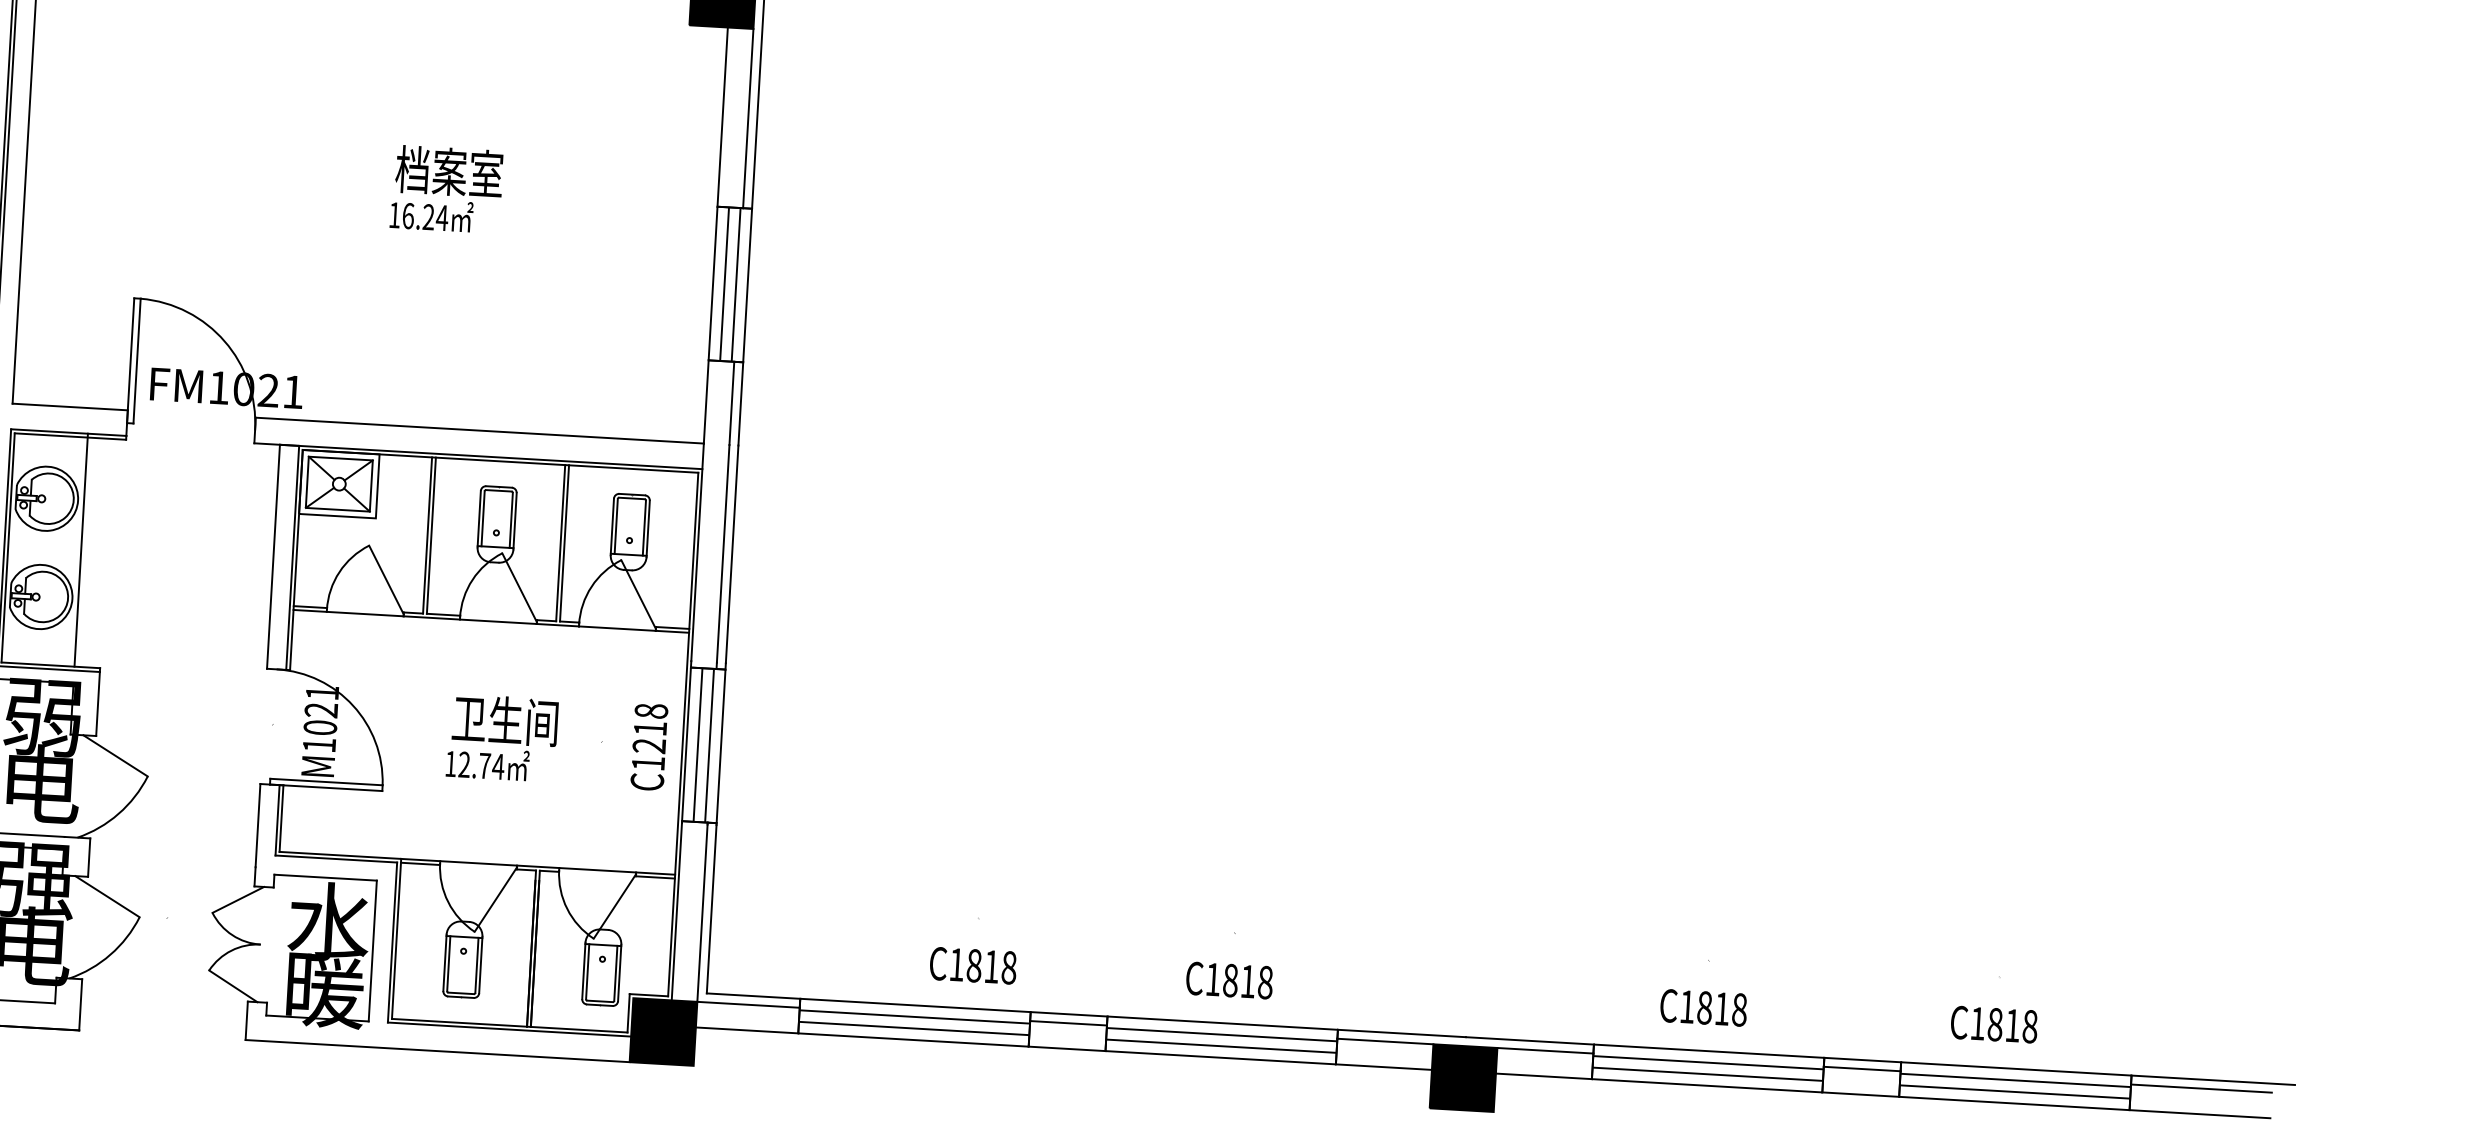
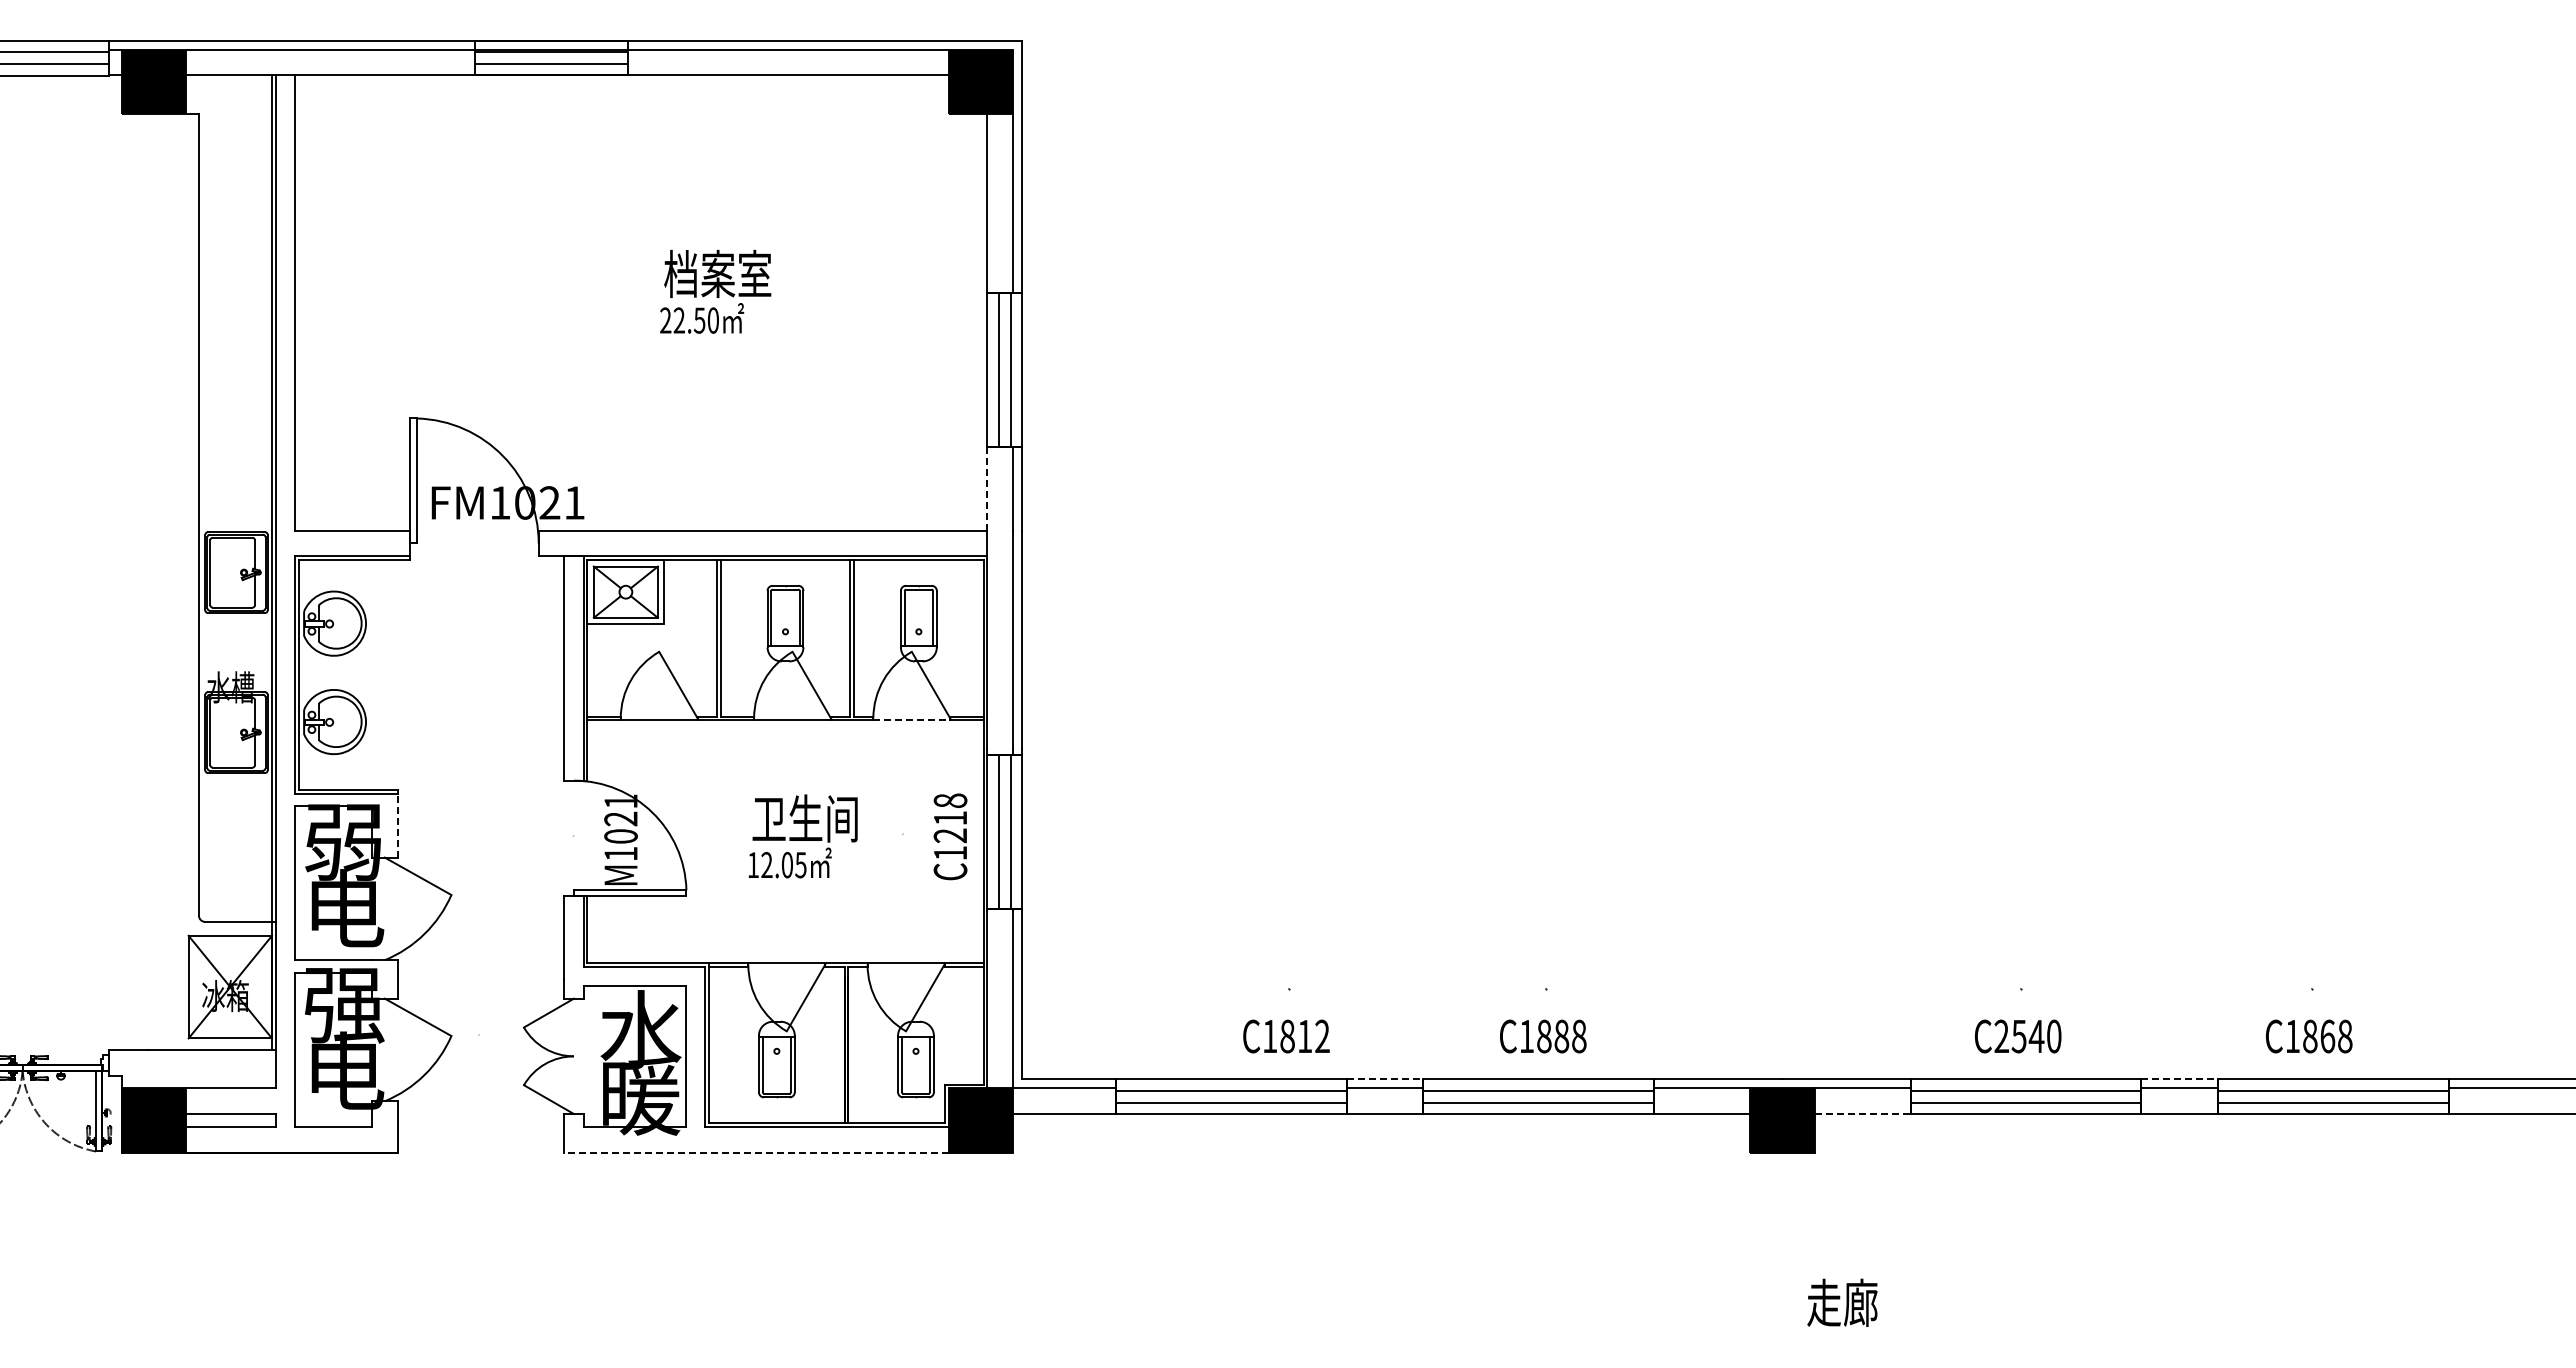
text: (418, 216) -> (689, 320), 16.24 -> 22.50
line: (706, 401) -> (987, 488), solid -> dashed
line: (81, 549) -> (372, 672), removed
line: (618, 628) -> (912, 720), solid -> dashed
line: (97, 703) -> (397, 825), solid -> dashed
text: (491, 766) -> (794, 865), 12.74 -> 12.05
text: (1009, 967) -> (1322, 1036), C1818 -> C1812
text: (1247, 981) -> (1561, 1036), C1818 -> C1888
text: (1713, 1008) -> (2027, 1036), C1818 -> C2540
line: (1069, 1014) -> (1385, 1079), solid -> dashed
text: (2012, 1025) -> (2327, 1036), C1818 -> C1868
line: (437, 1051) -> (756, 1152), solid -> dashed
line: (1863, 1060) -> (2180, 1079), solid -> dashed
line: (1544, 1076) -> (1863, 1114), solid -> dashed

